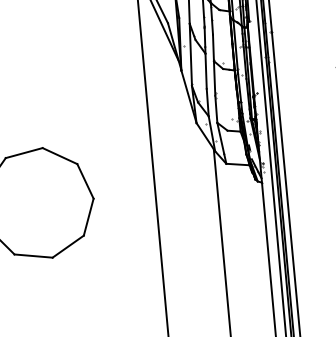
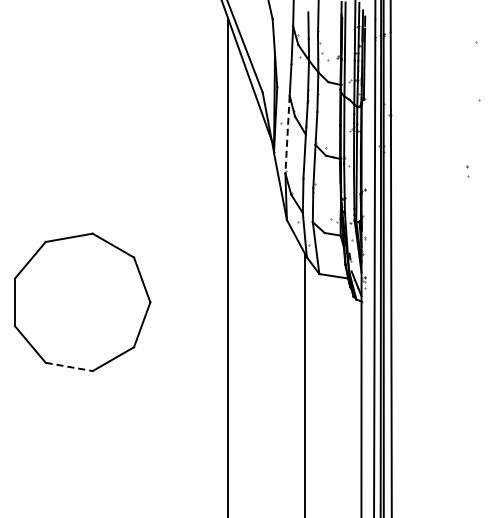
line: (190, 54) -> (287, 134), solid -> dashed
line: (33, 255) -> (69, 366), solid -> dashed

